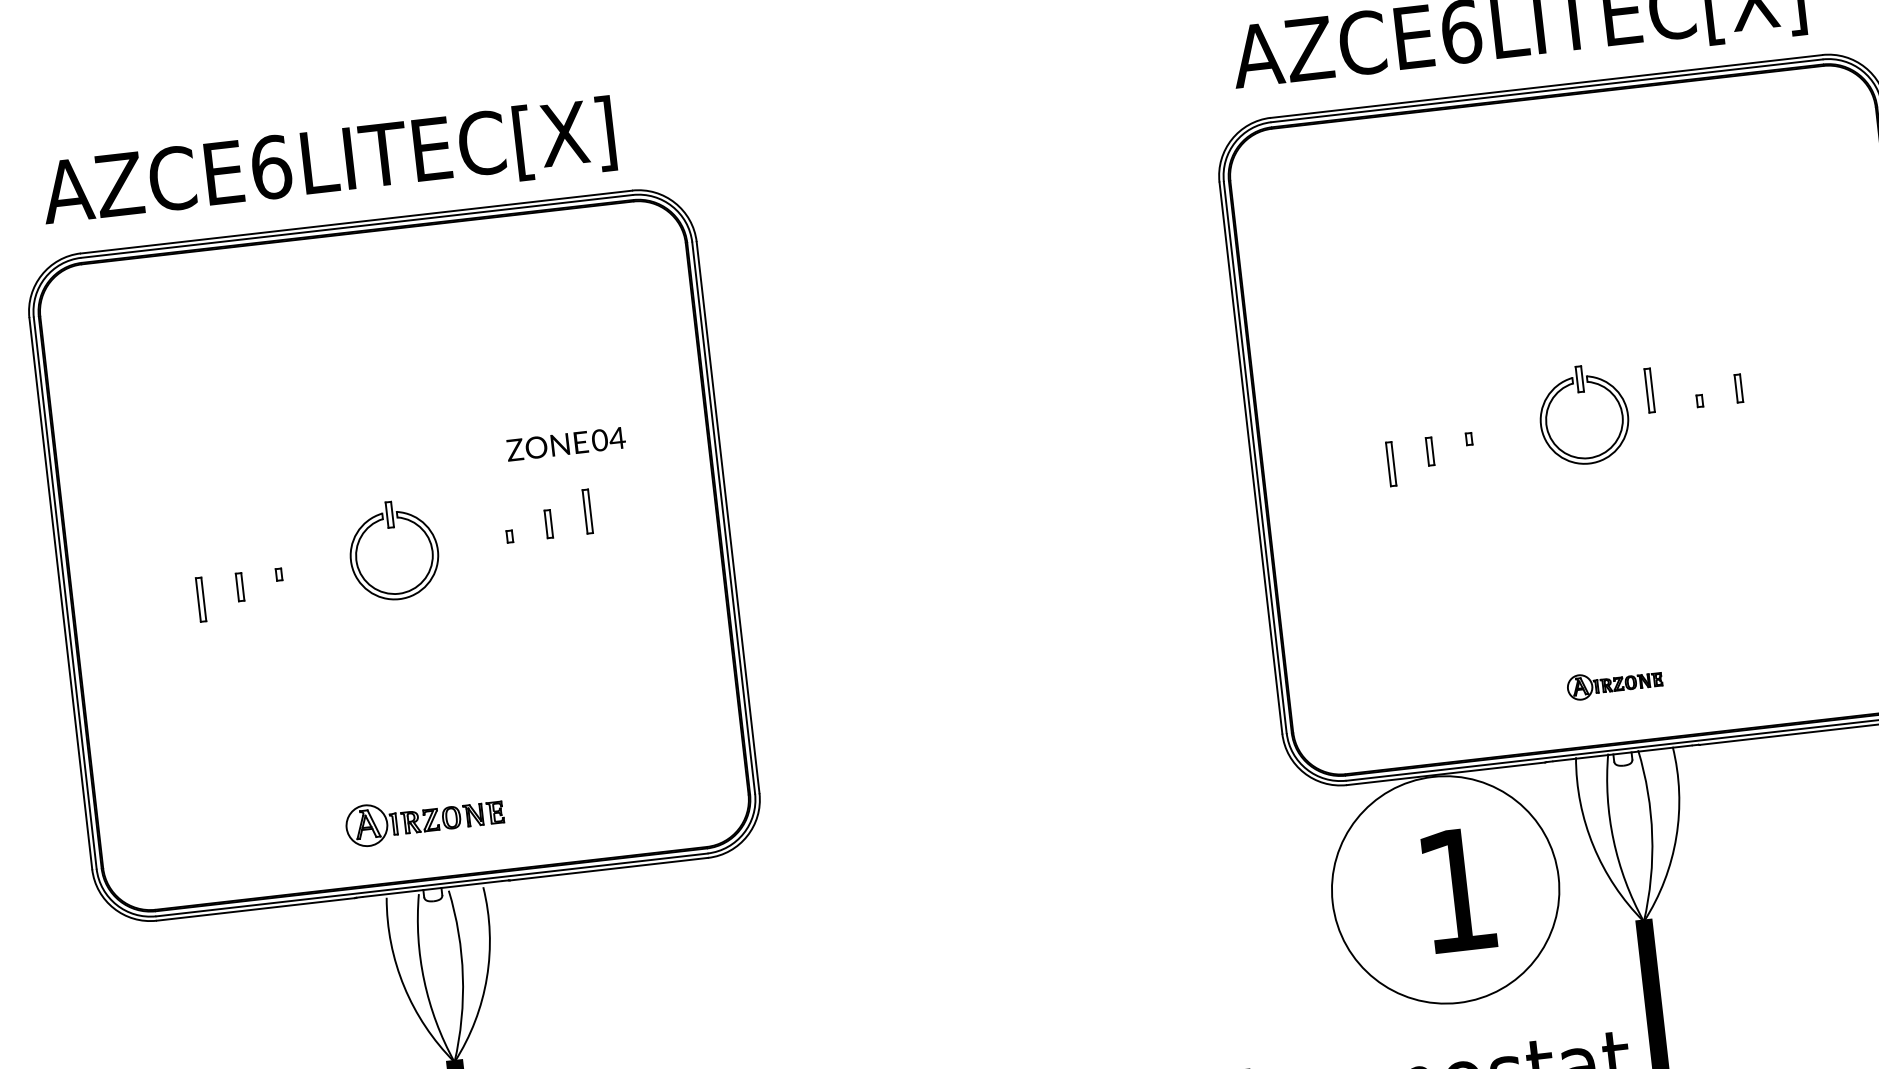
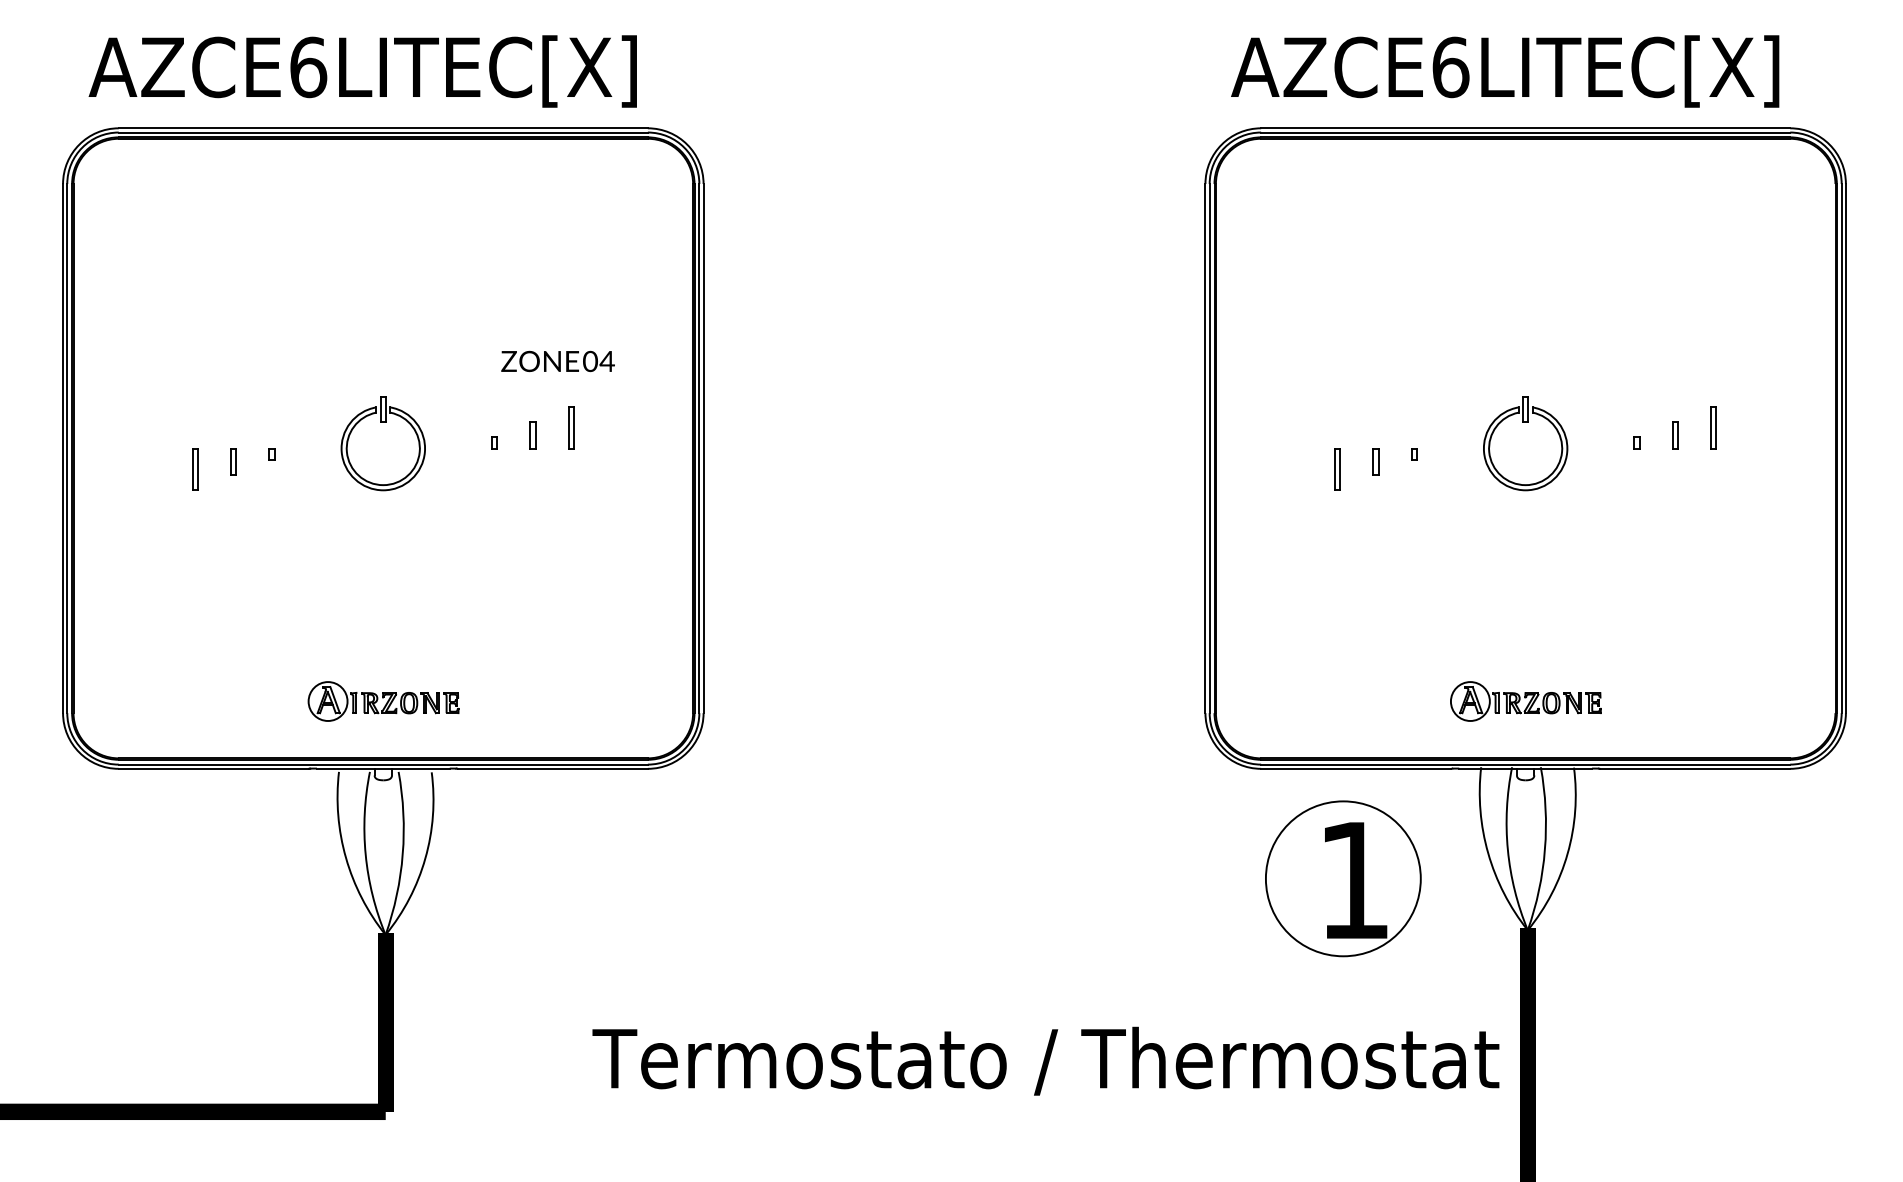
part: (1649, 390) -> (1713, 427), moved
part: (1614, 683) -> (1525, 701), size x1.67
circle: (1444, 889) -> (1342, 878), size x0.71

